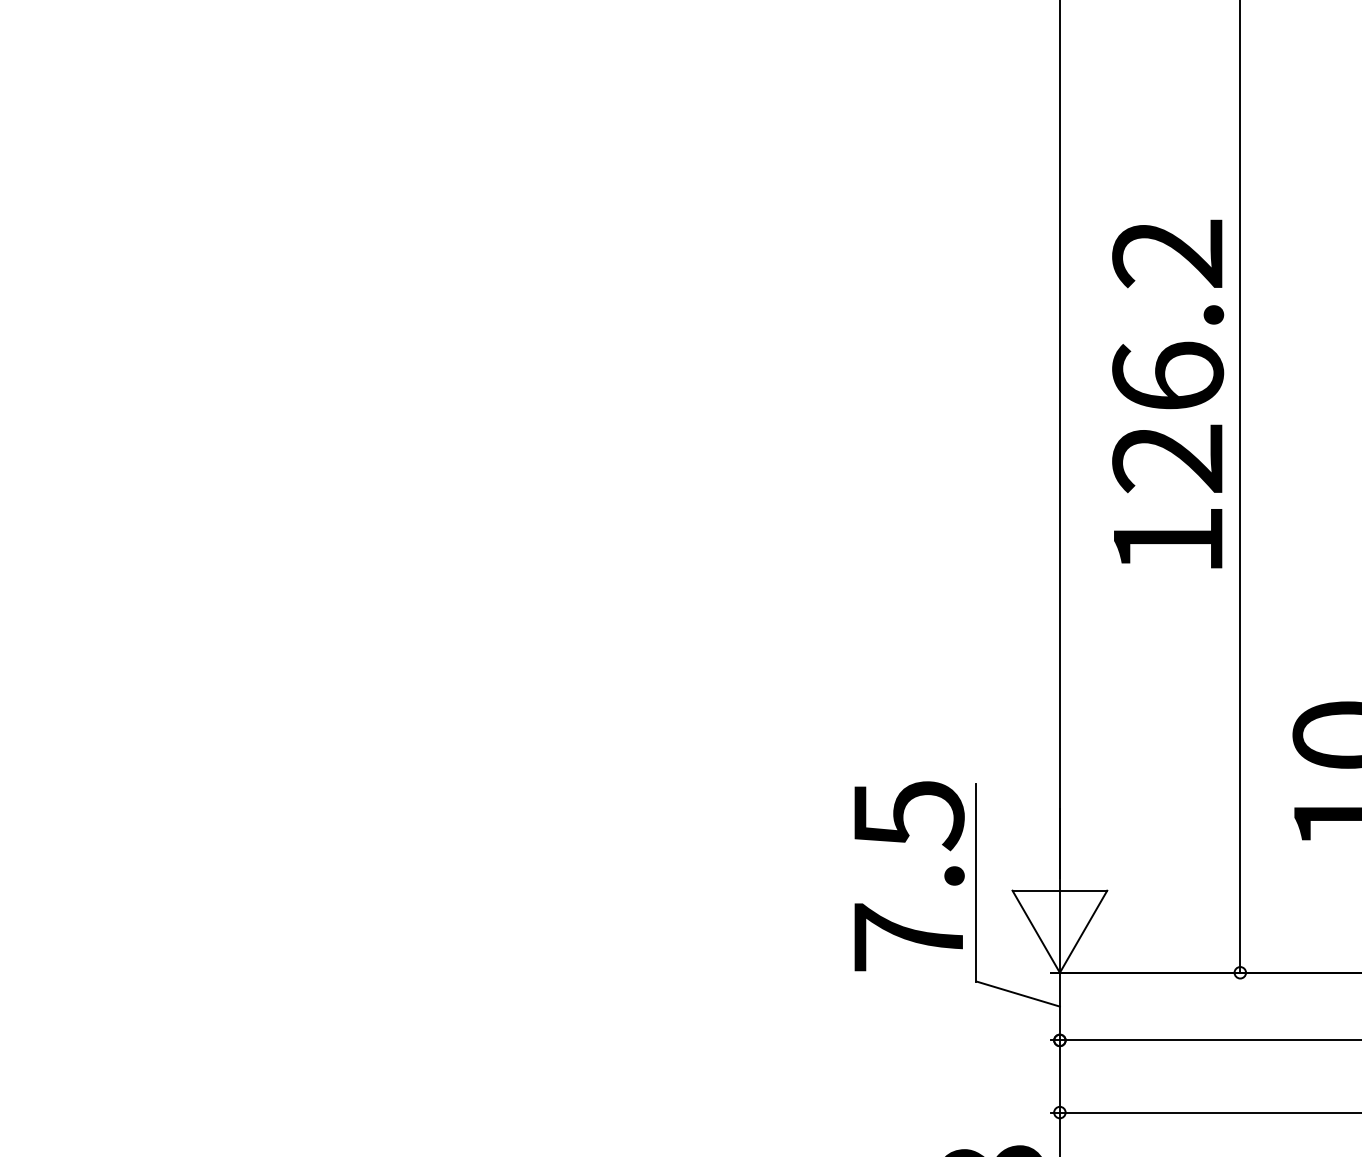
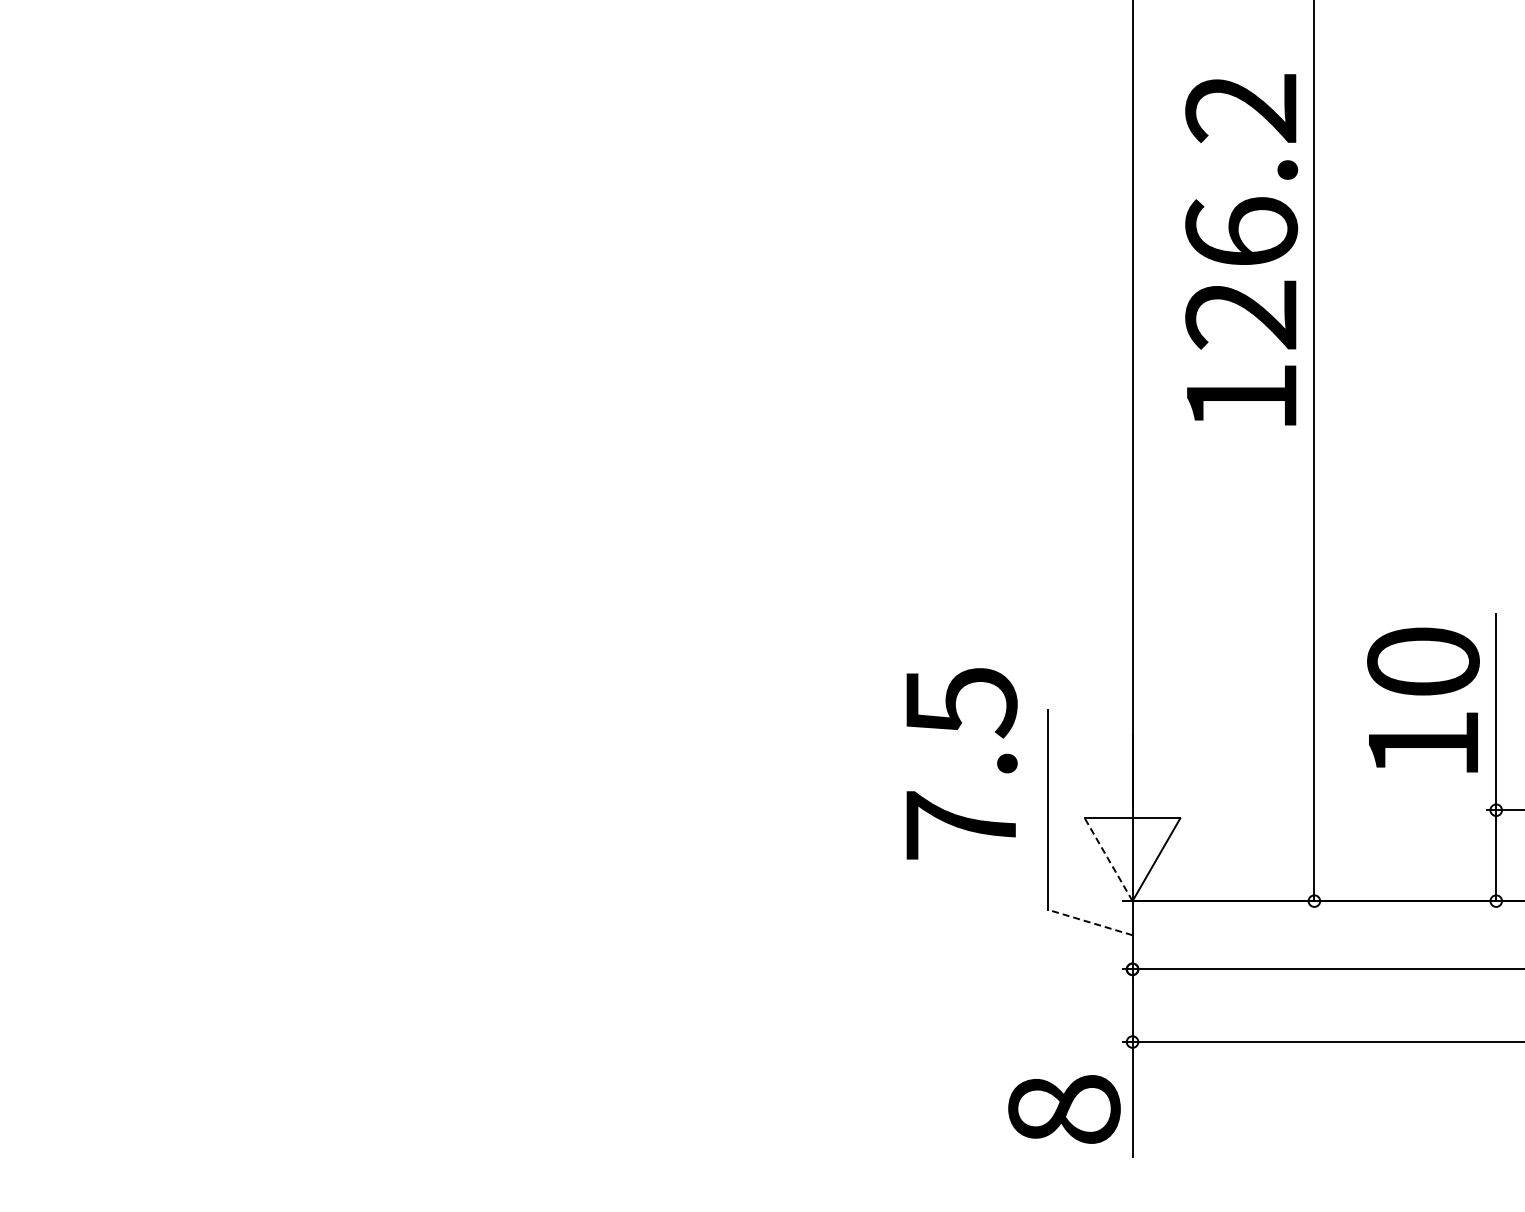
text: (1167, 393) -> (1241, 249), moved
text: (909, 875) -> (961, 763), moved
line: (1036, 931) -> (1108, 859), solid -> dashed
line: (1018, 993) -> (1090, 922), solid -> dashed

